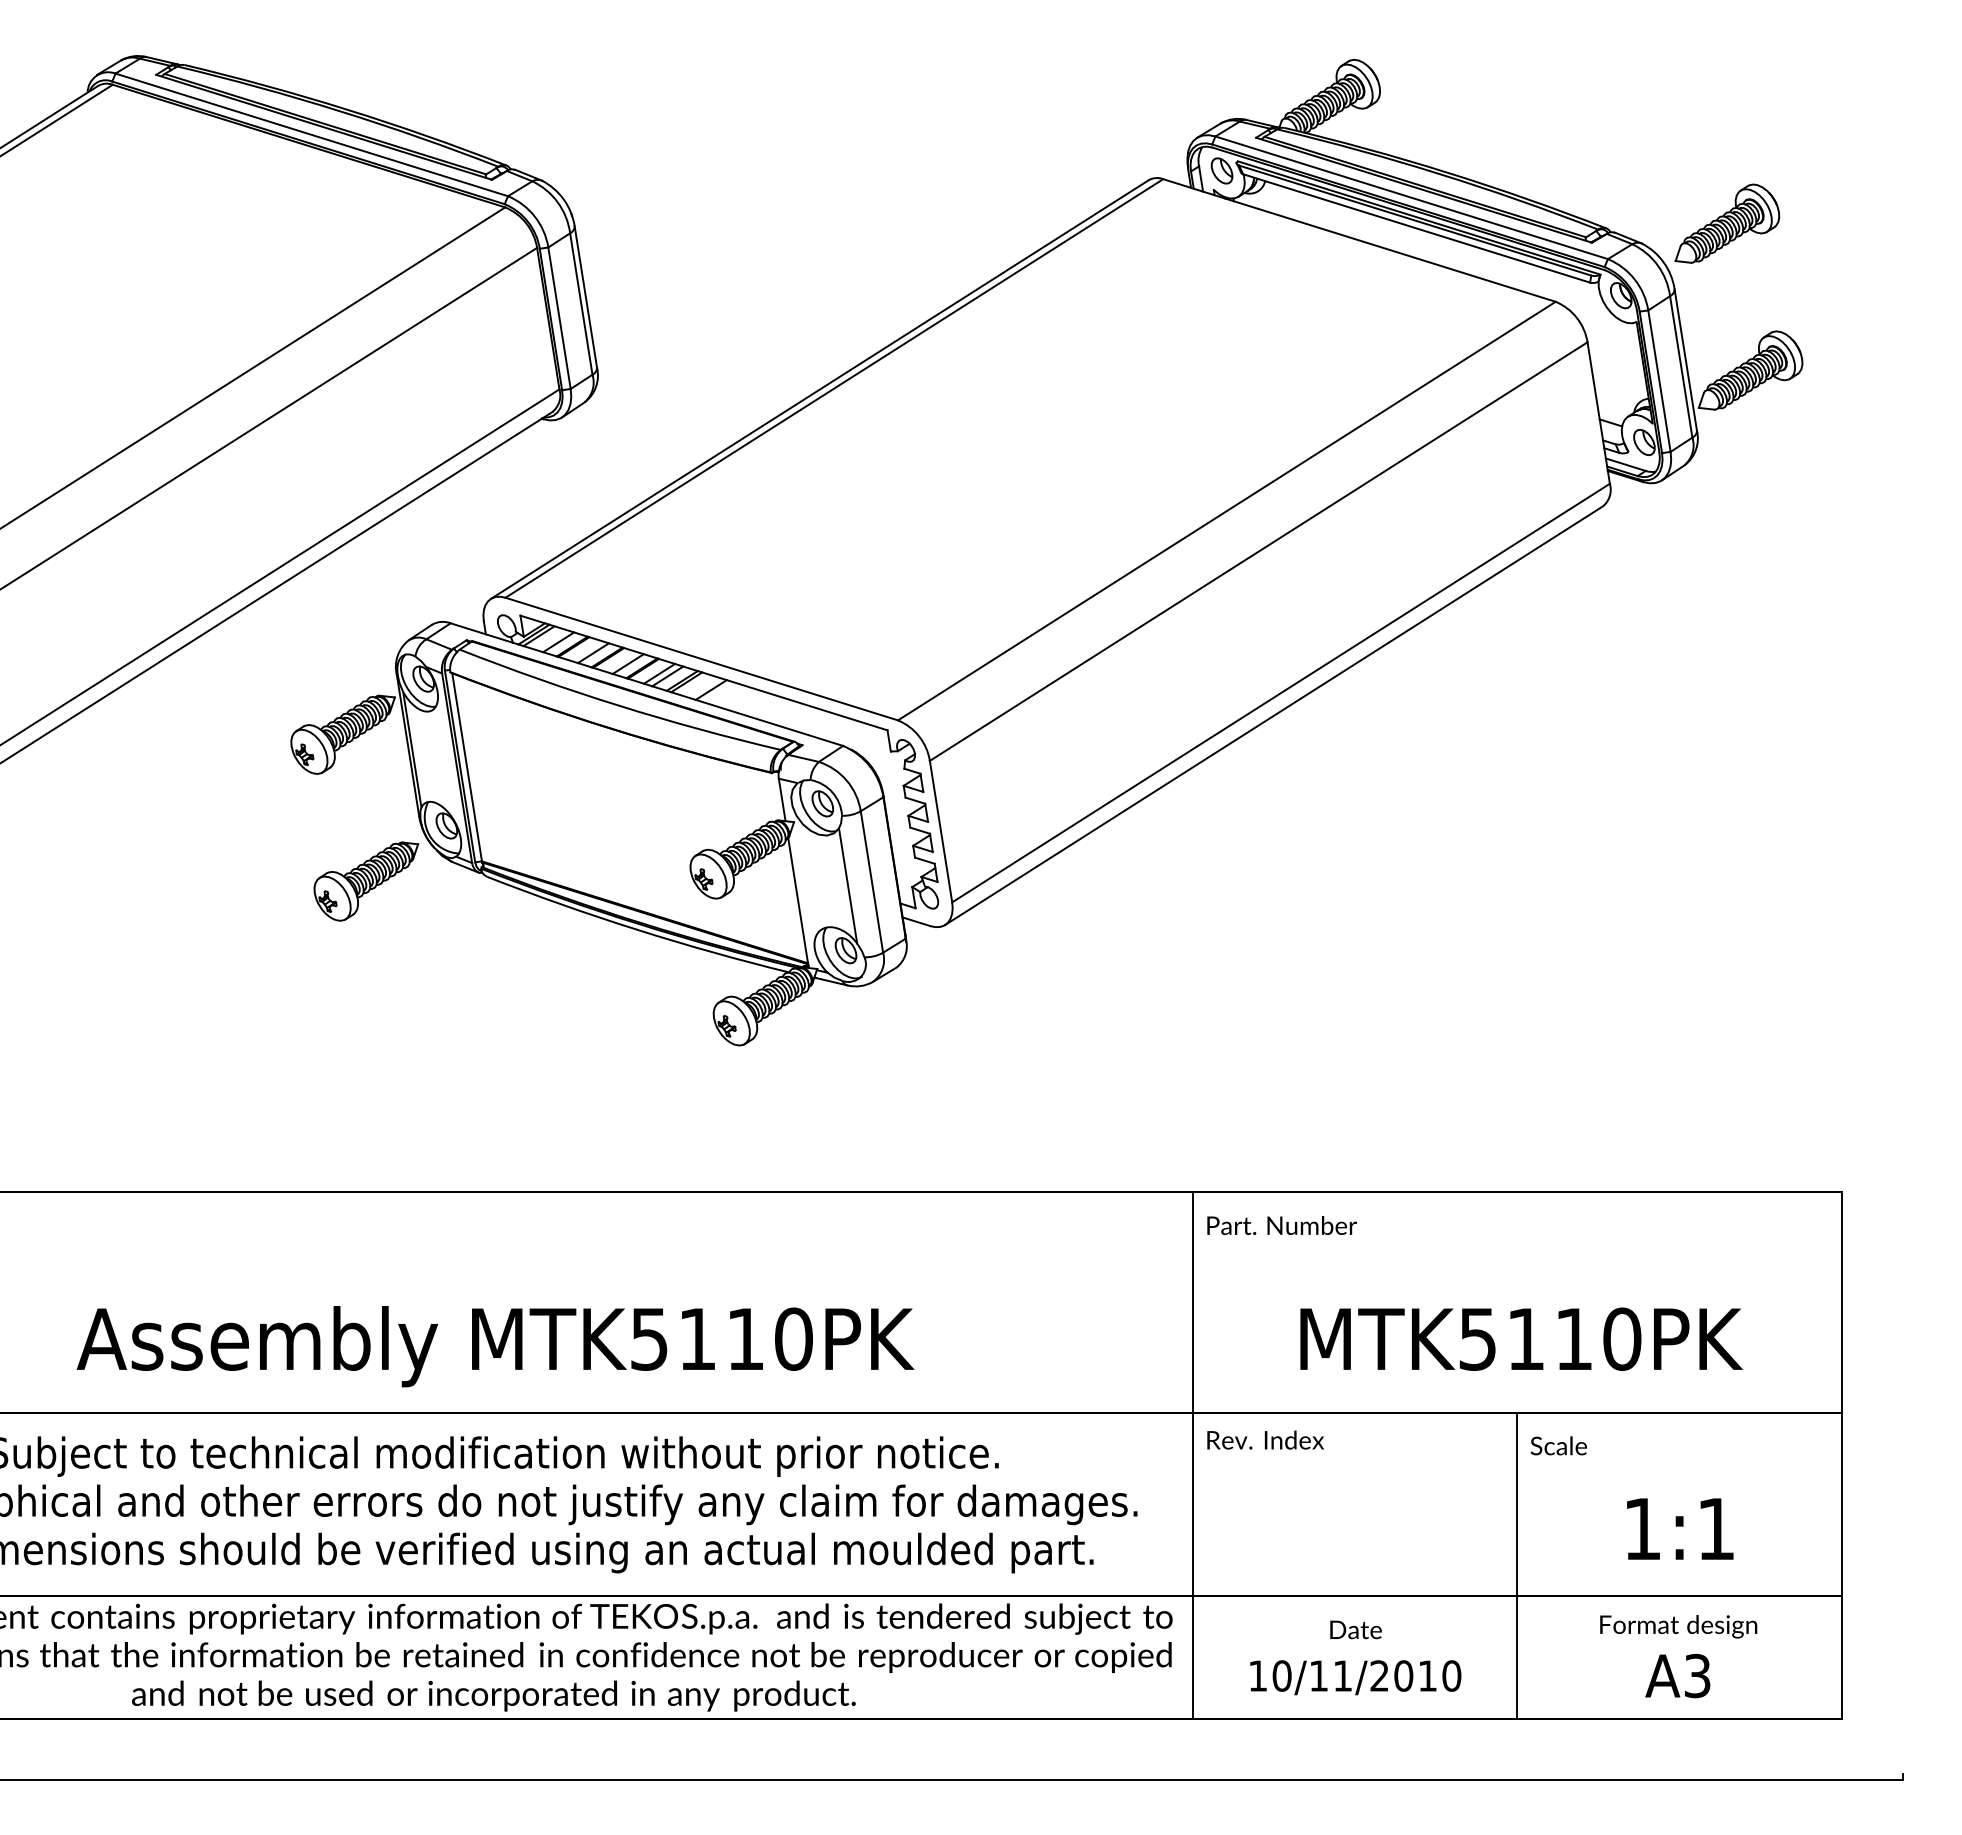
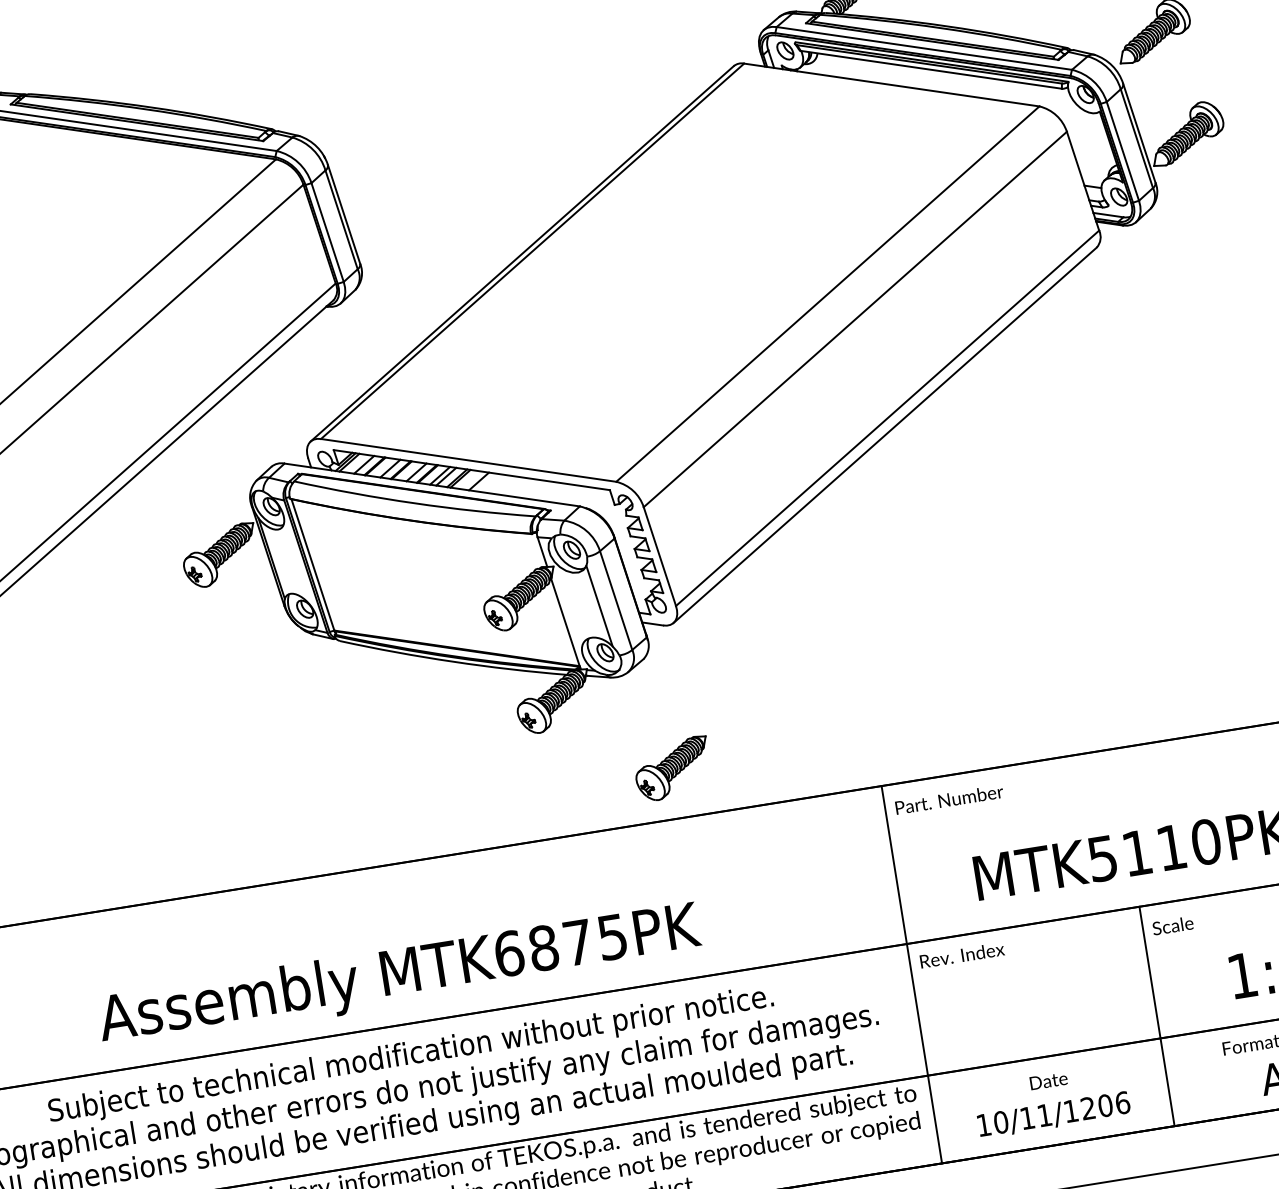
part: (366, 881) -> (672, 768), moved
text: (721, 1338) -> (560, 944), MTK5110PK -> MTK6875PK
text: (1415, 1675) -> (1096, 1106), 10/11/2010 -> 10/11/1206

